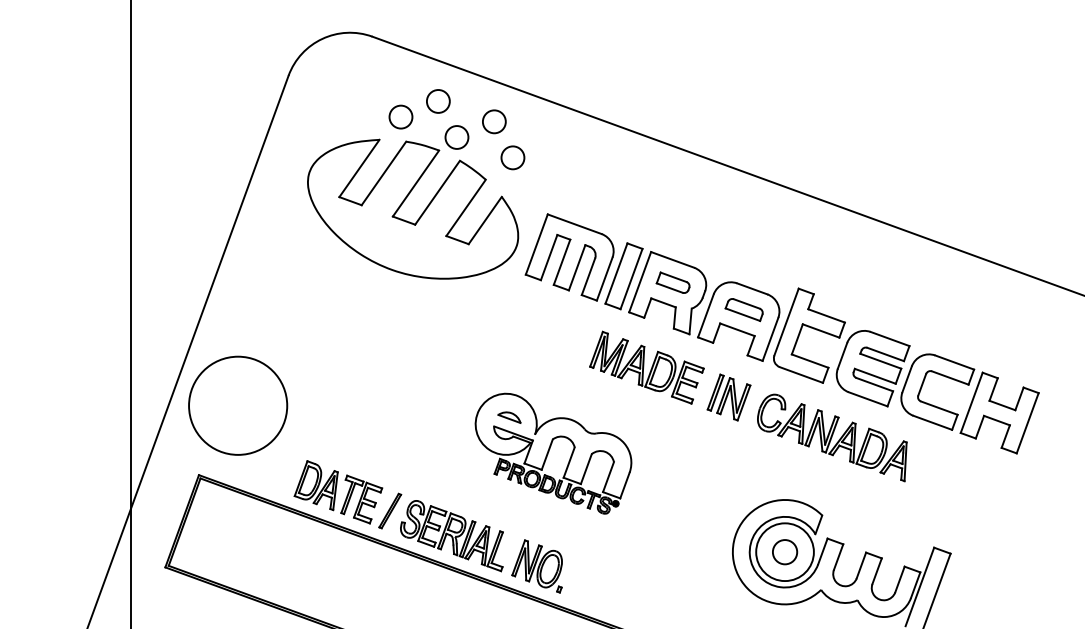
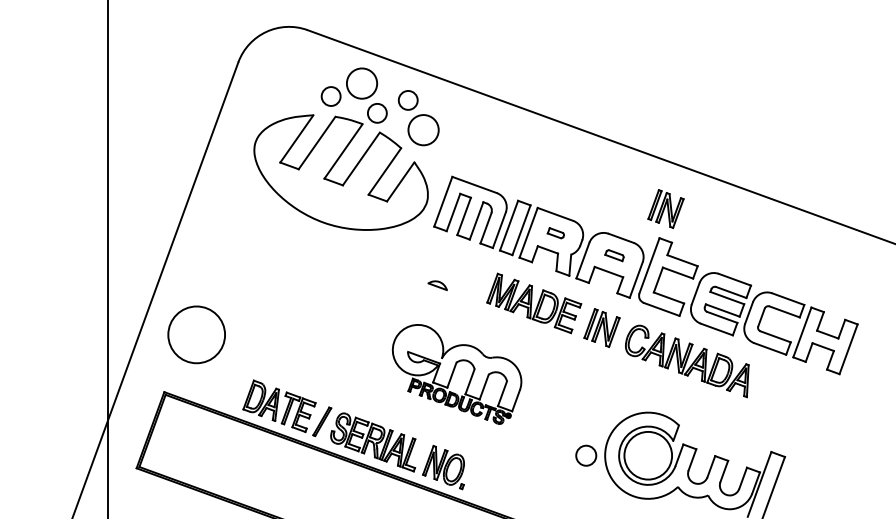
circle: (437, 101) -> (361, 83), size x1.6
circle: (512, 157) -> (423, 129), size x1.6
part: (805, 252) -> (665, 208), added
part: (672, 281) -> (555, 232), size x0.6
part: (744, 309) -> (614, 255), size x0.6
circle: (237, 405) -> (196, 334), size x0.7
part: (509, 417) -> (437, 285), moved
circle: (785, 551) -> (586, 455), moved

